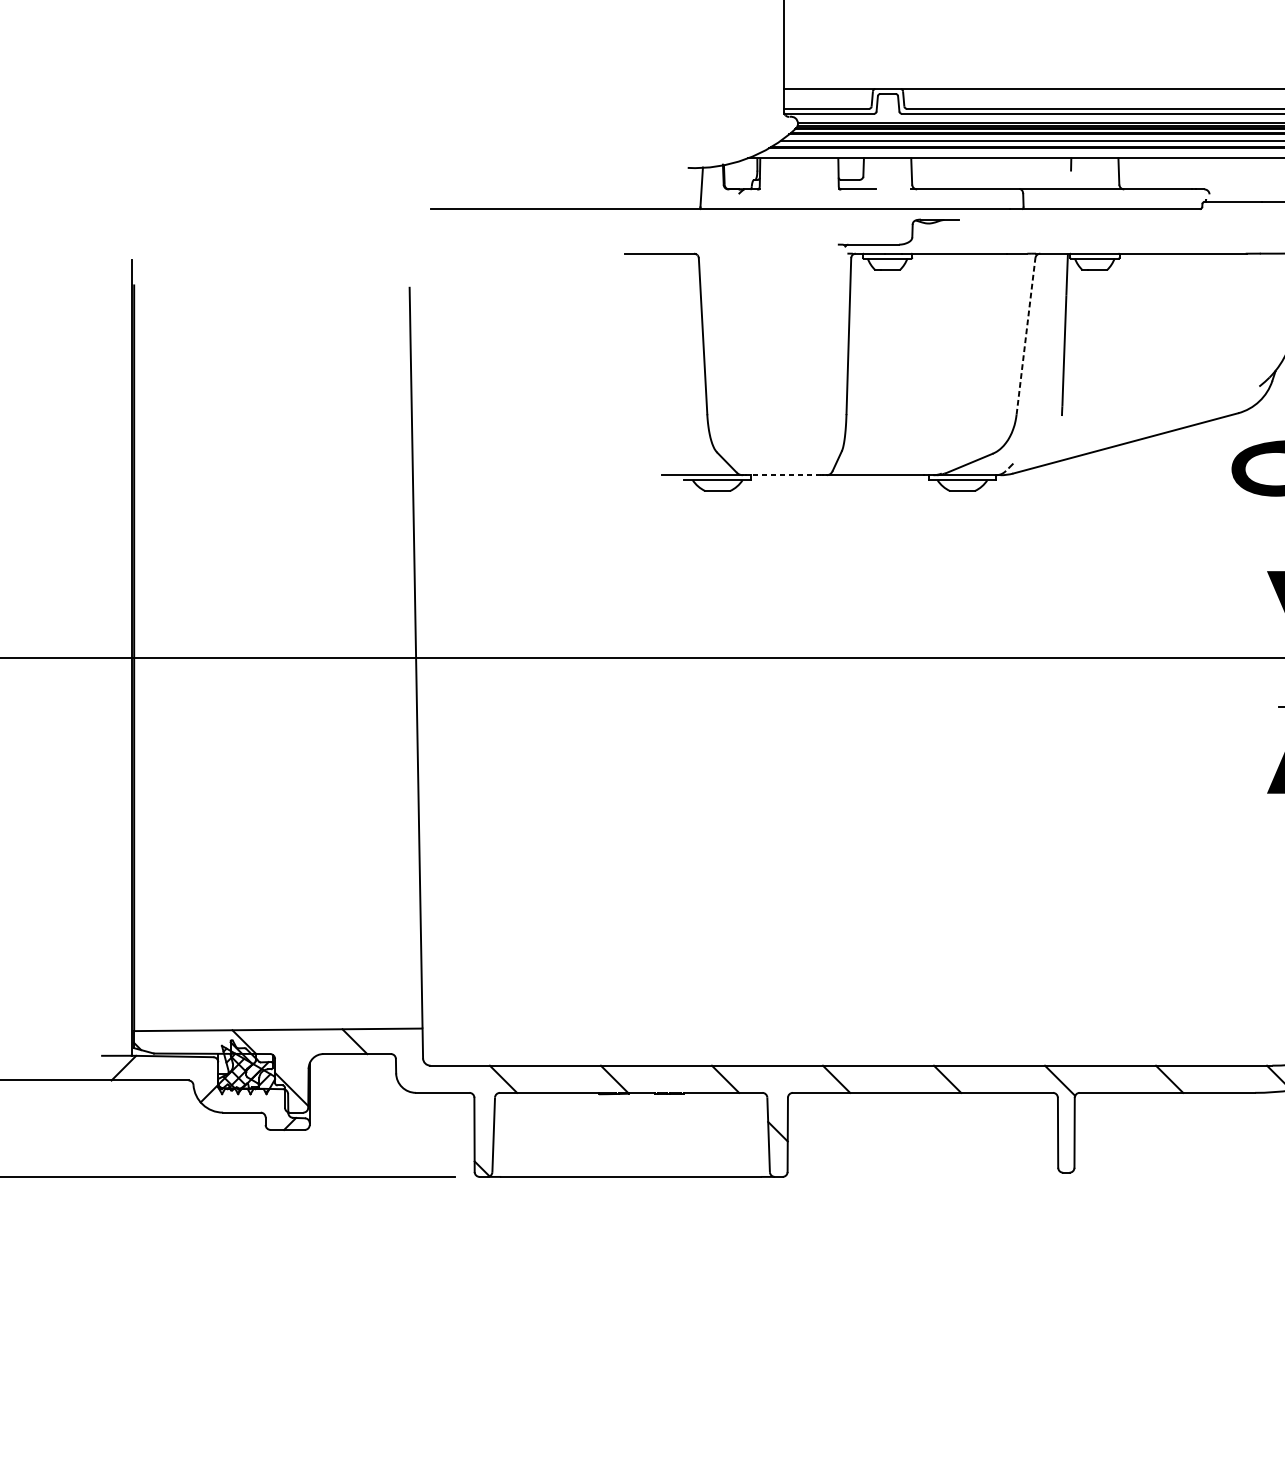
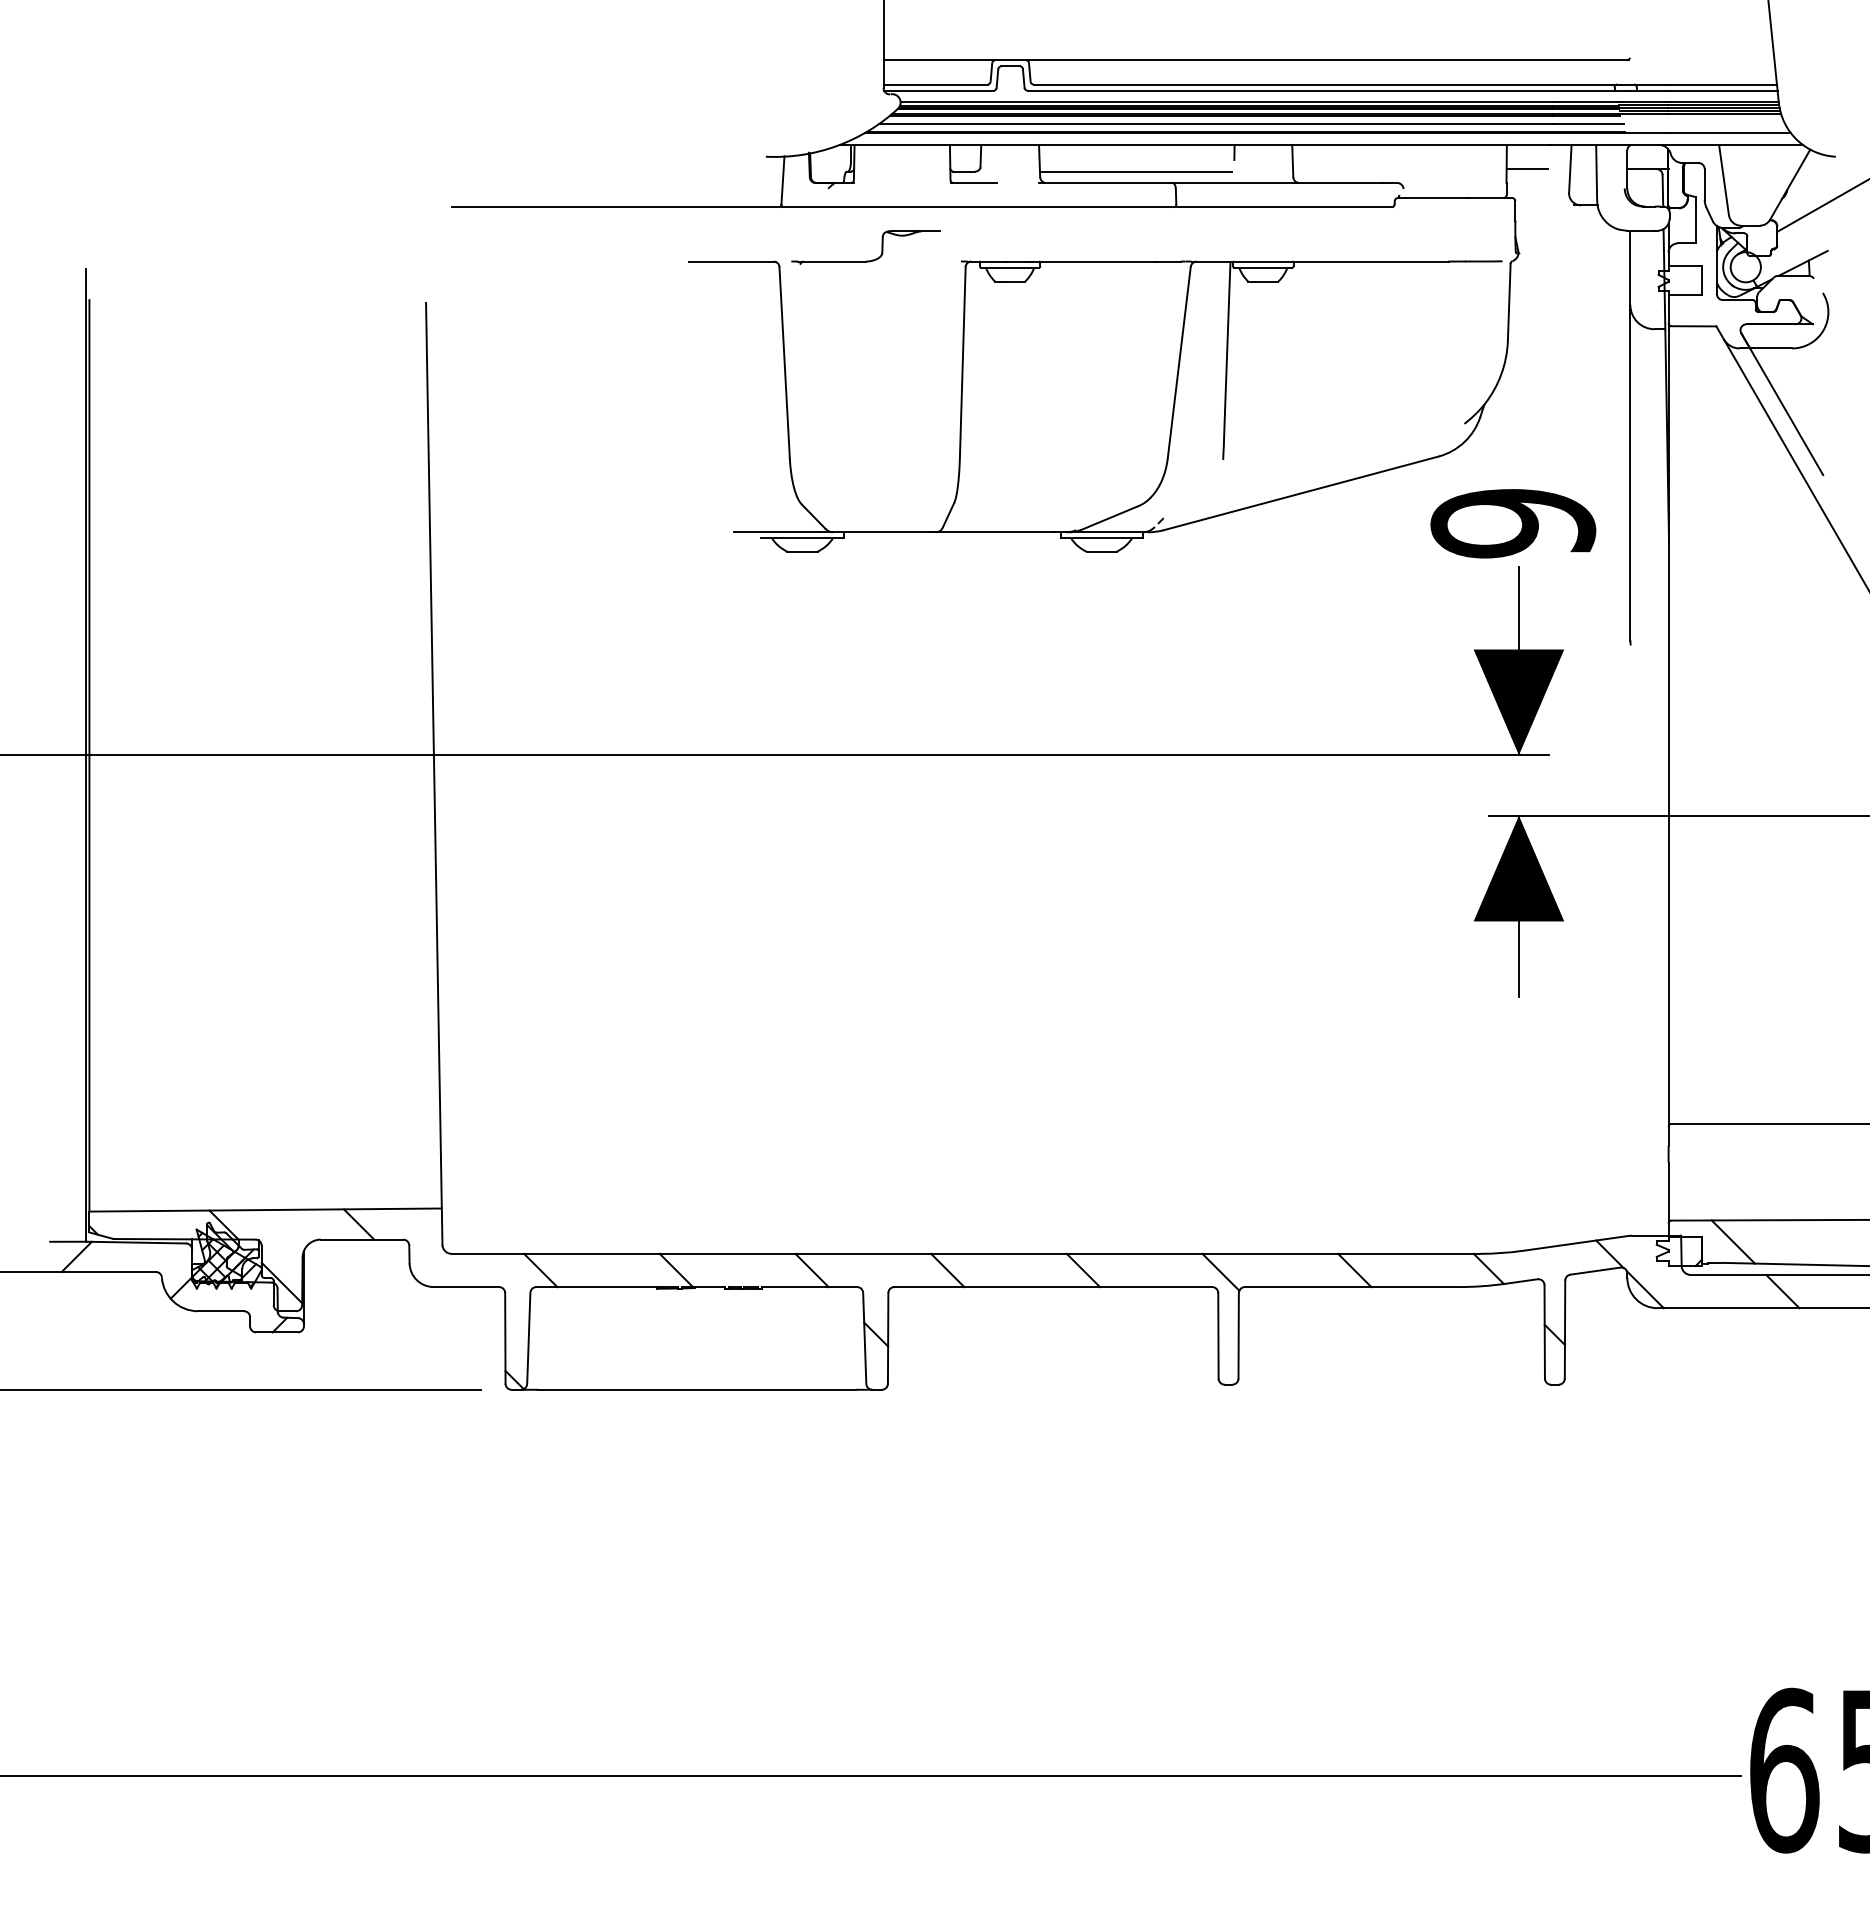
line: (990, 179) -> (1135, 171), added
part: (899, 243) -> (866, 260), moved
line: (1026, 336) -> (1179, 362), dashed -> solid
line: (785, 475) -> (885, 532), dashed -> solid

